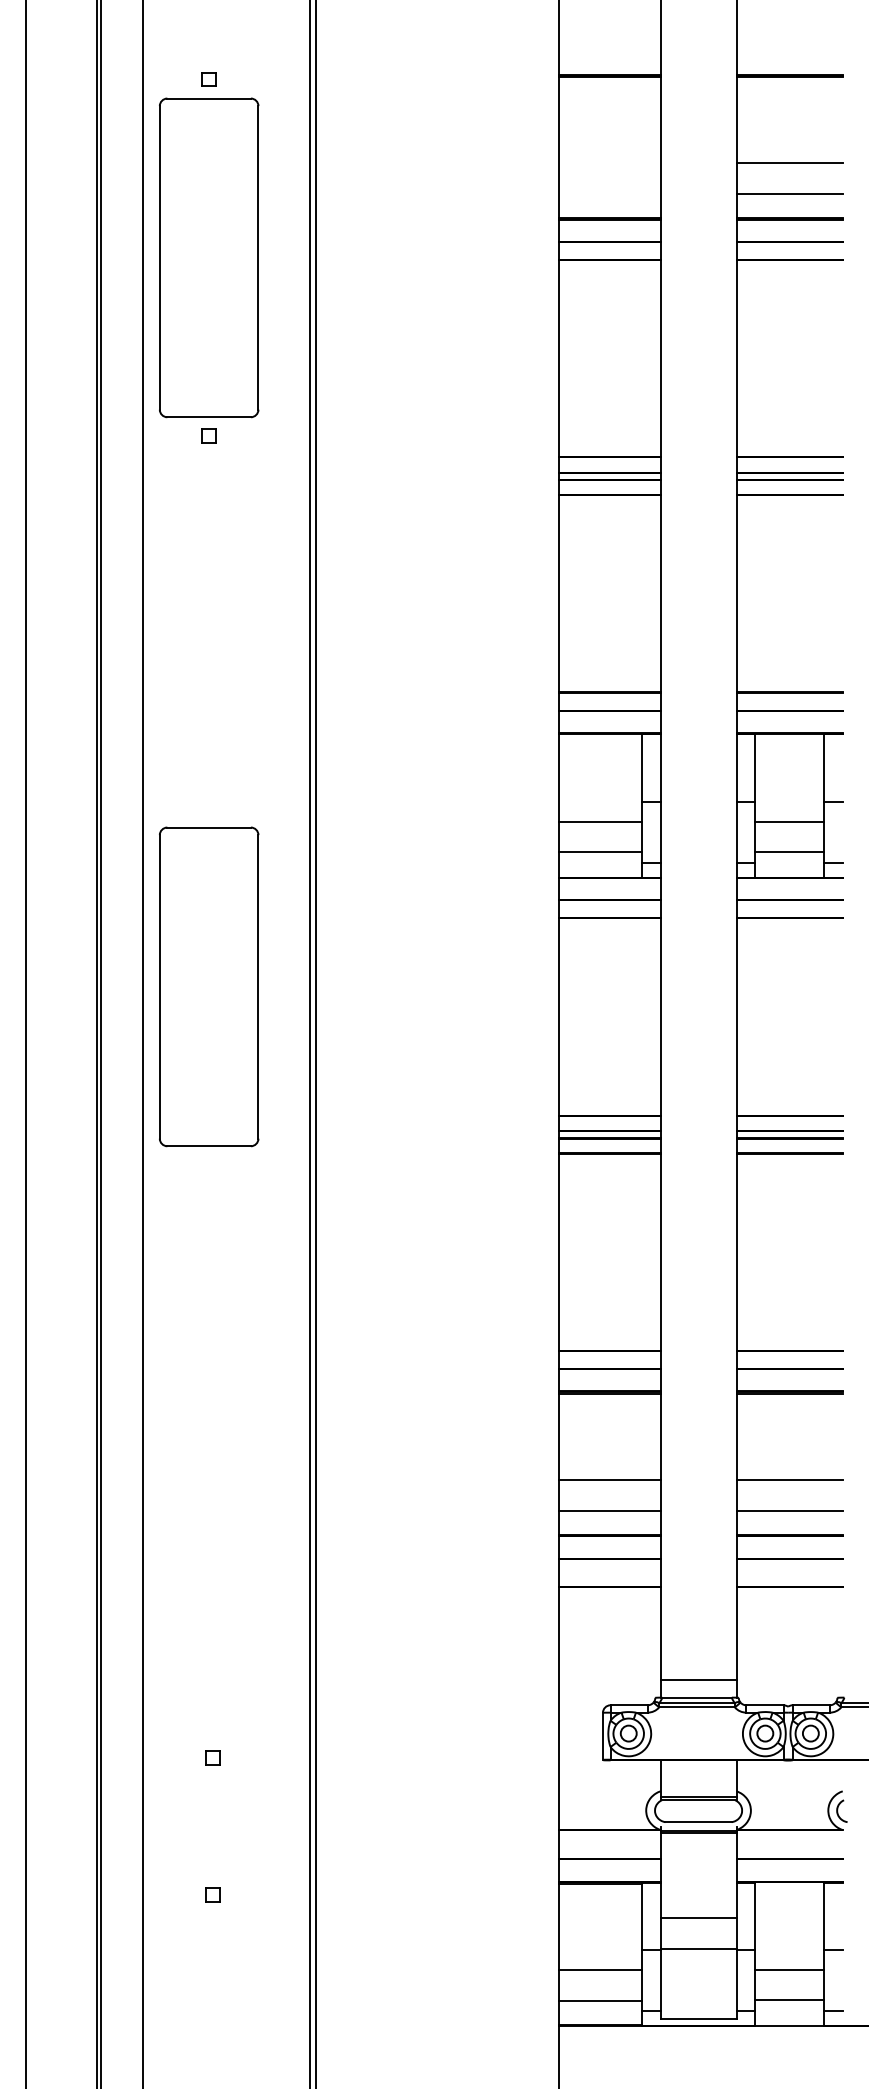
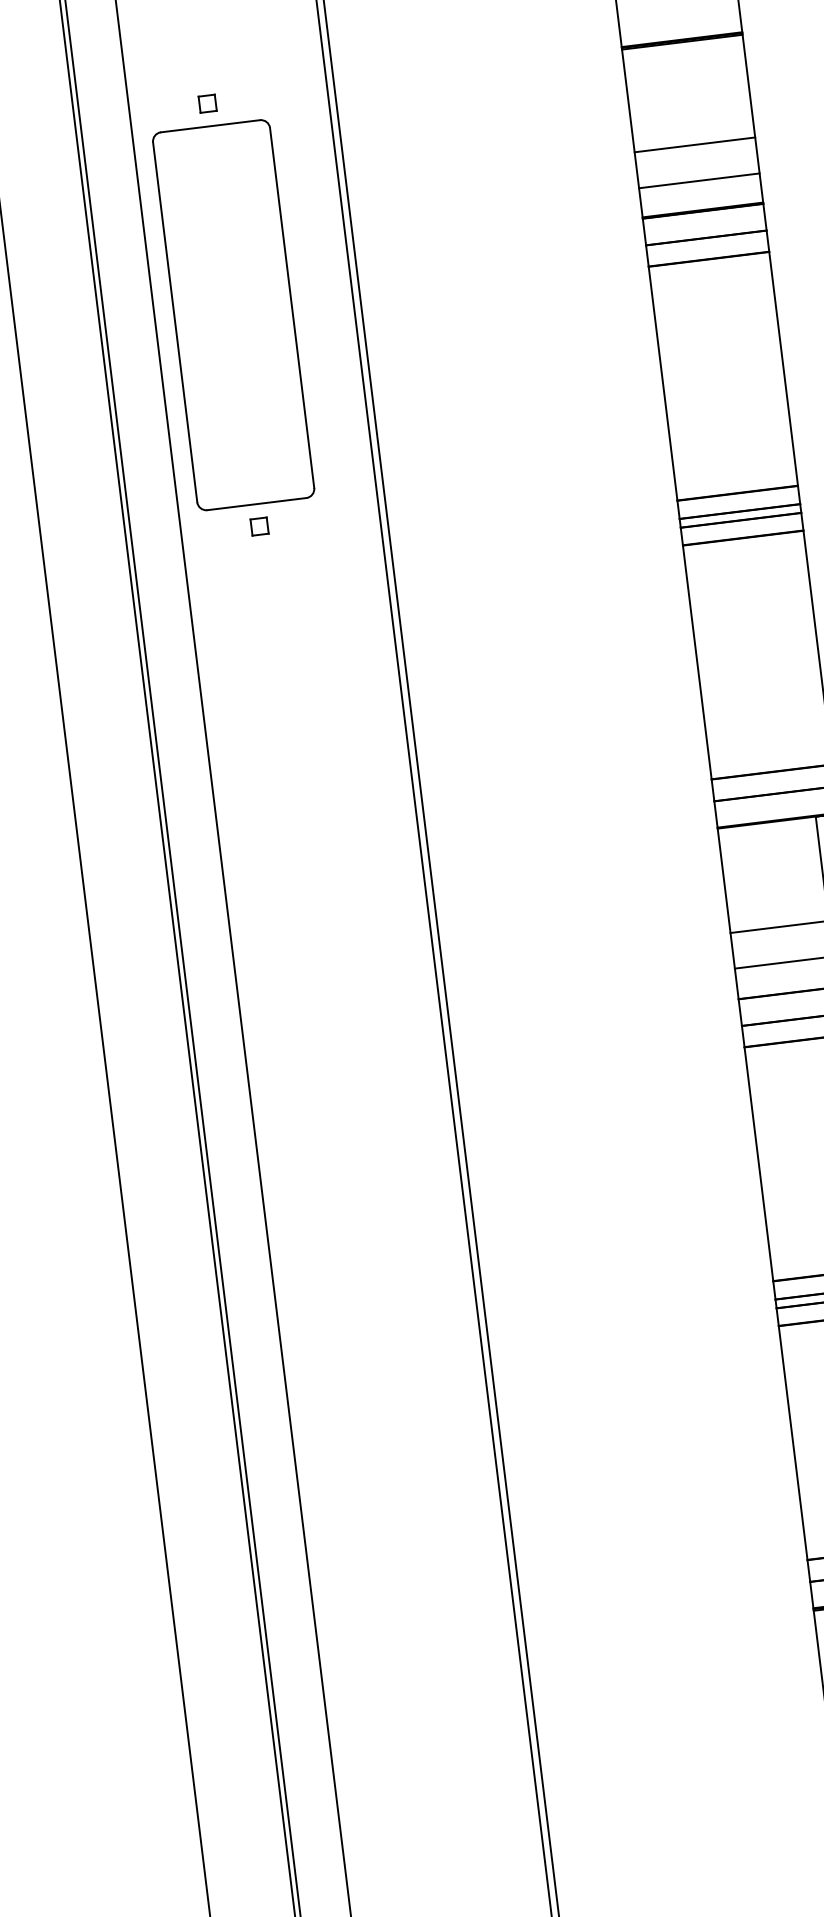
line: (609, 163) -> (694, 144), added
line: (609, 193) -> (698, 180), added
part: (209, 986) -> (340, 1178), removed

